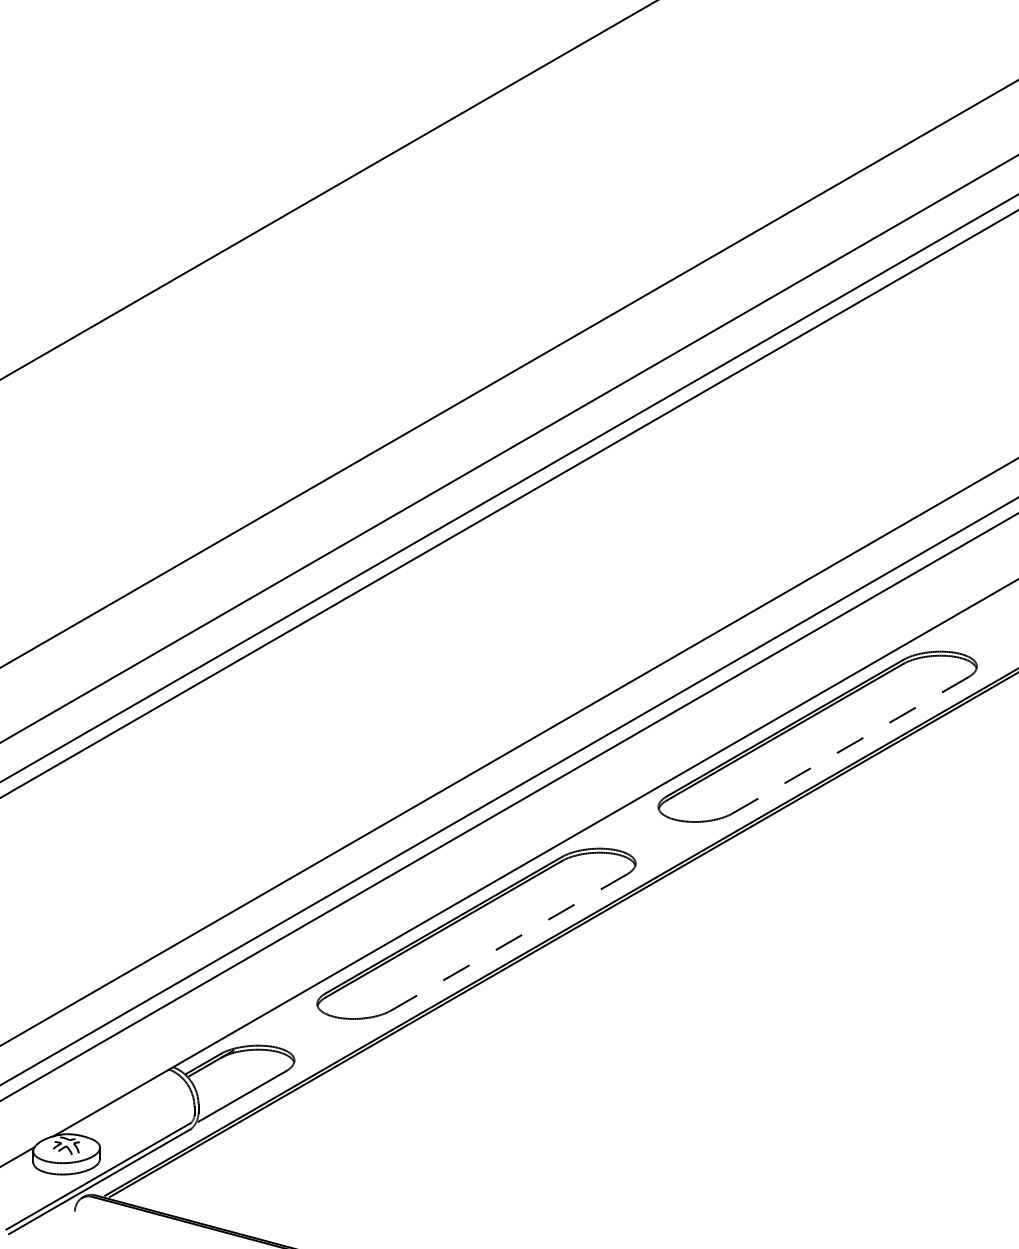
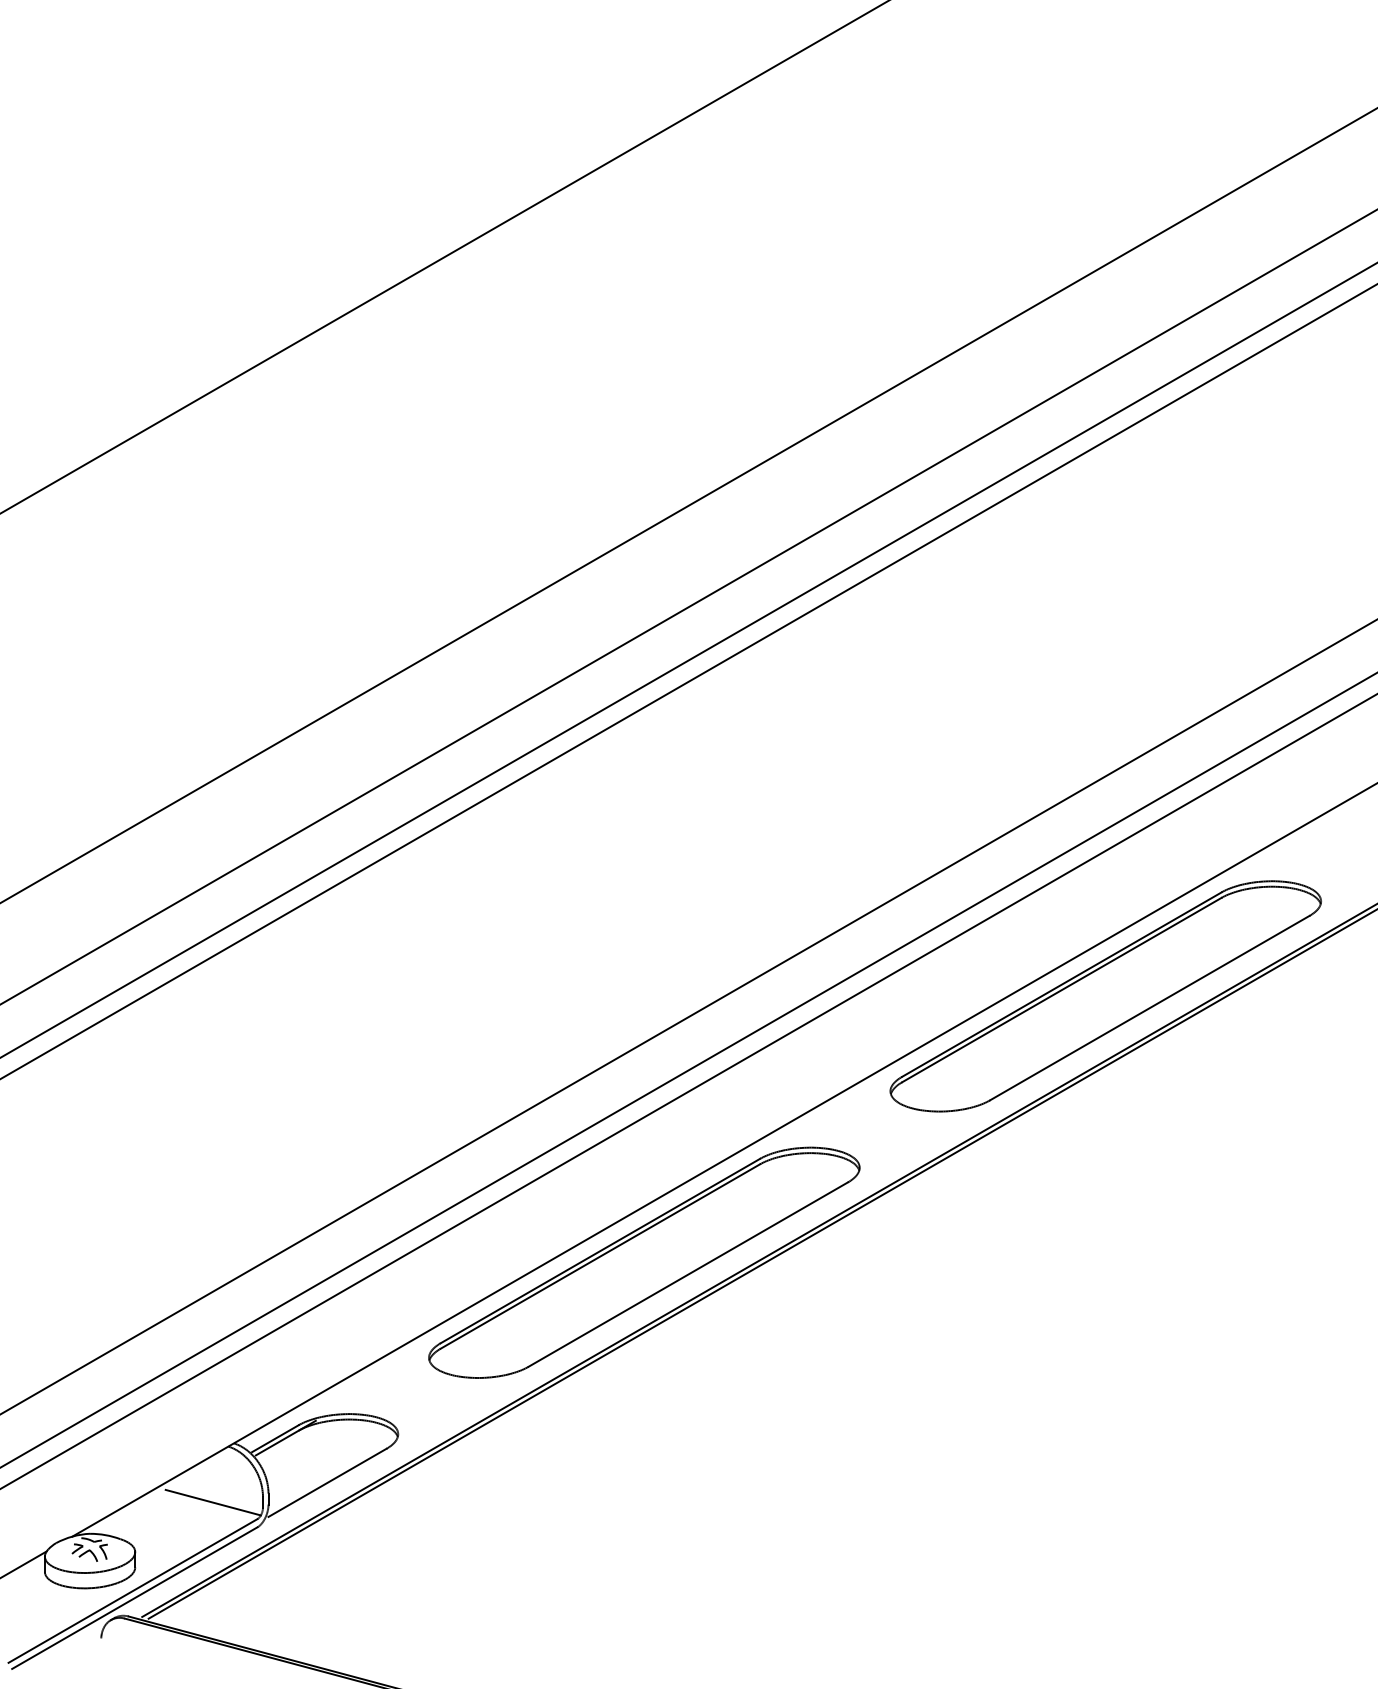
line: (849, 745) -> (1148, 1008), dashed -> solid
line: (508, 942) -> (687, 1274), dashed -> solid
line: (157, 1110) -> (212, 1501), added

